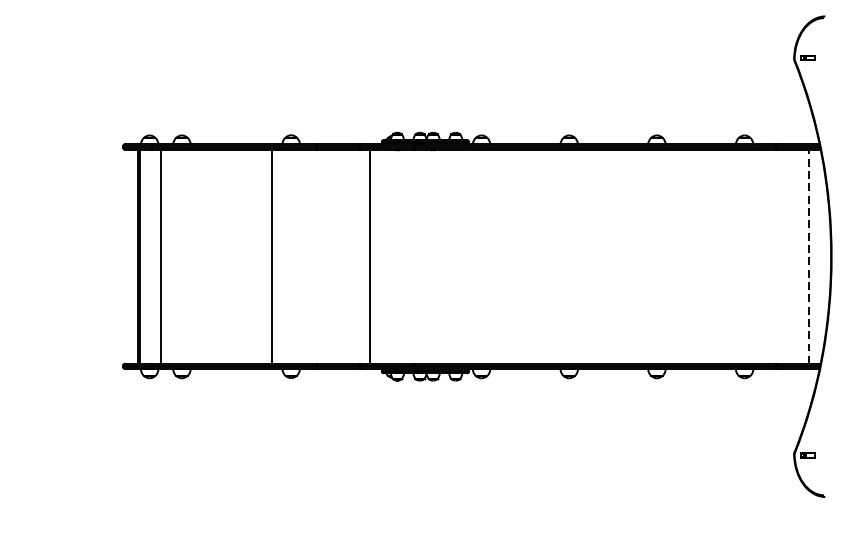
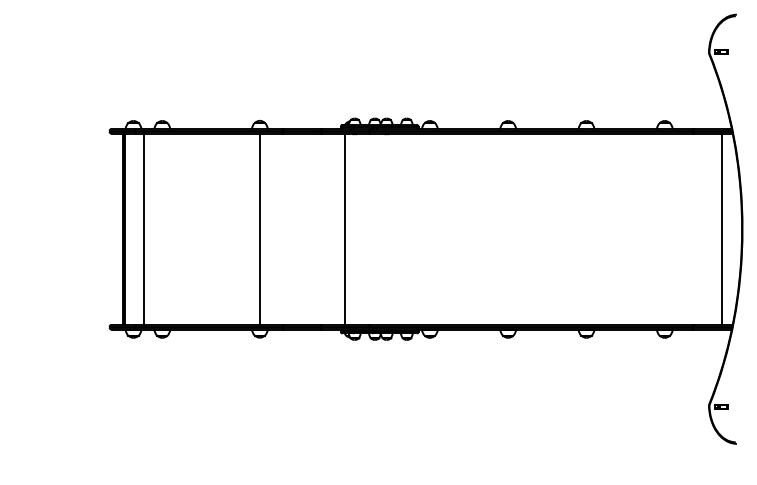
line: (271, 255) -> (260, 228), moved
line: (370, 255) -> (345, 228), moved
line: (809, 256) -> (722, 229), dashed -> solid

